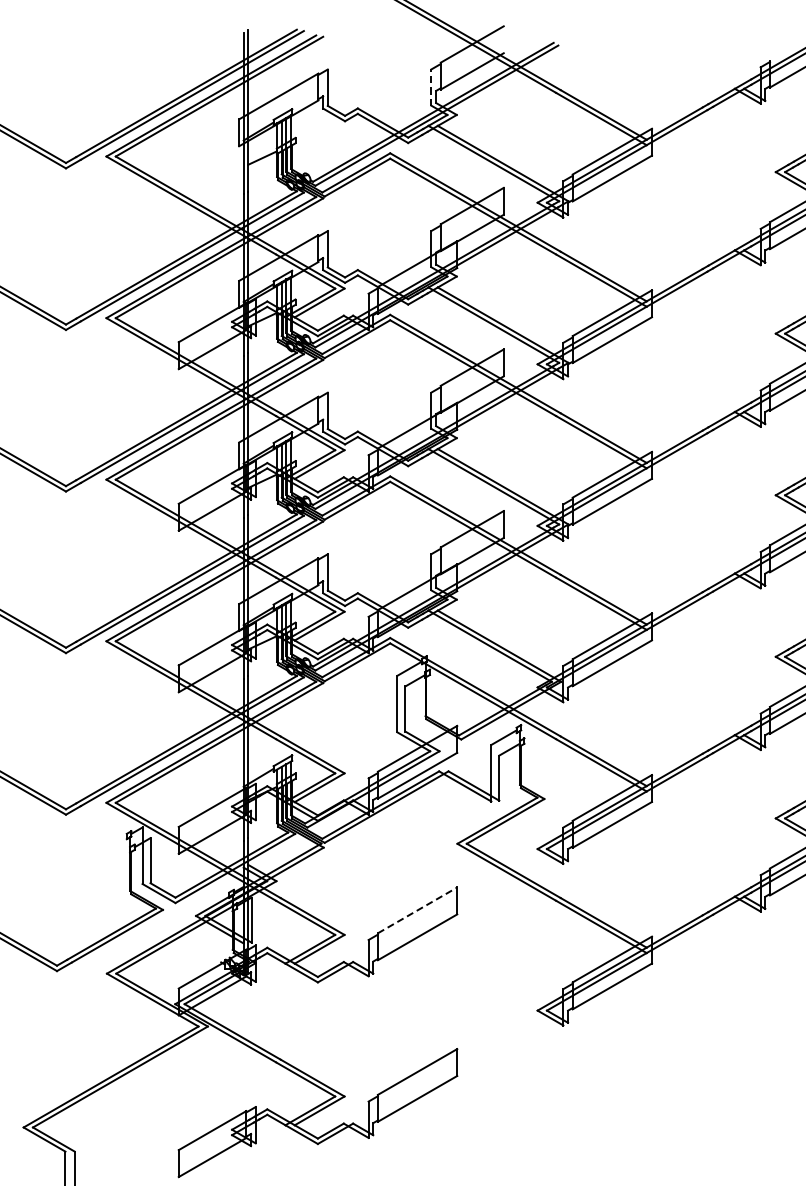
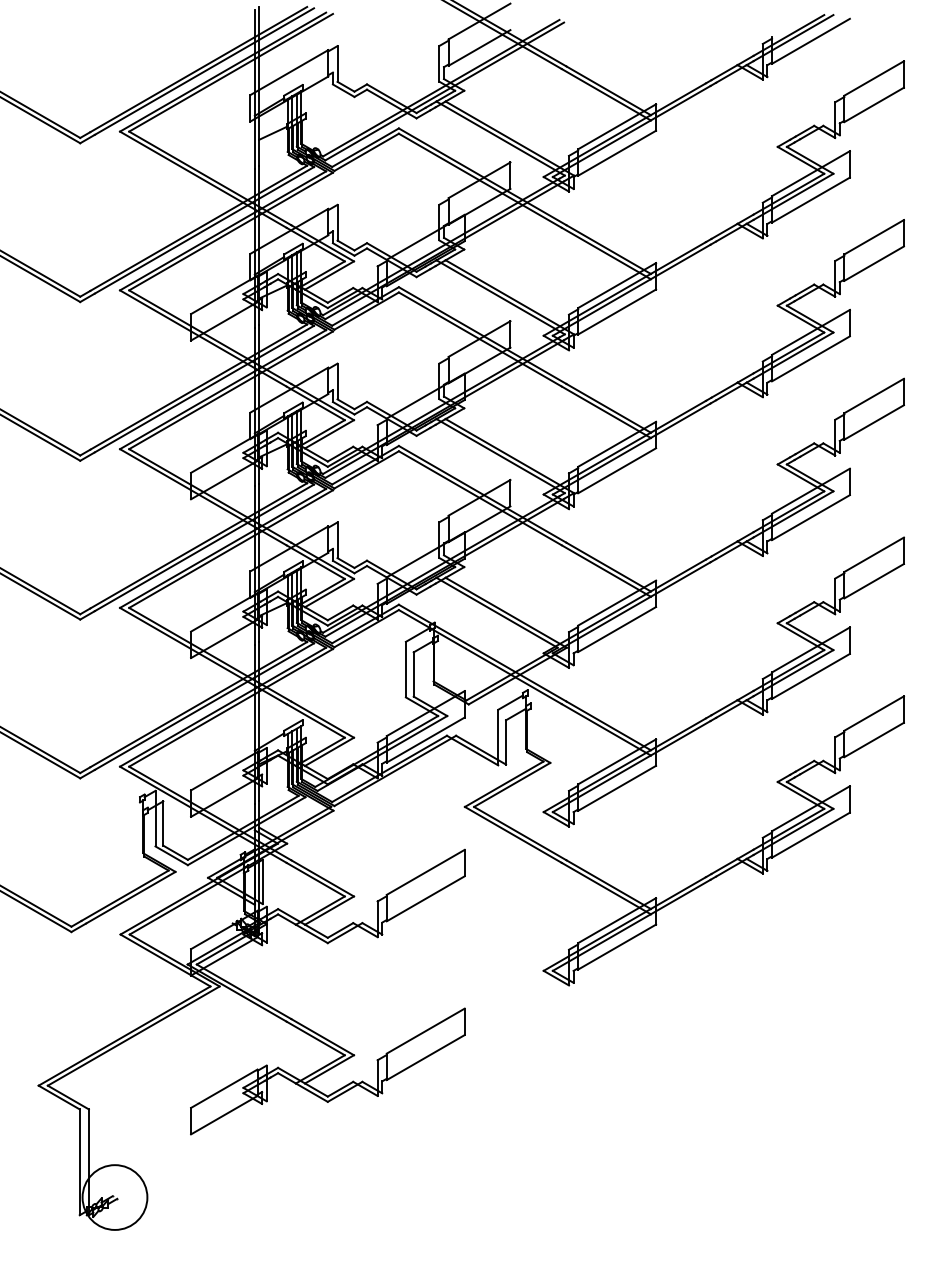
line: (431, 87) -> (439, 63), dashed -> solid
line: (417, 910) -> (425, 872), dashed -> solid

